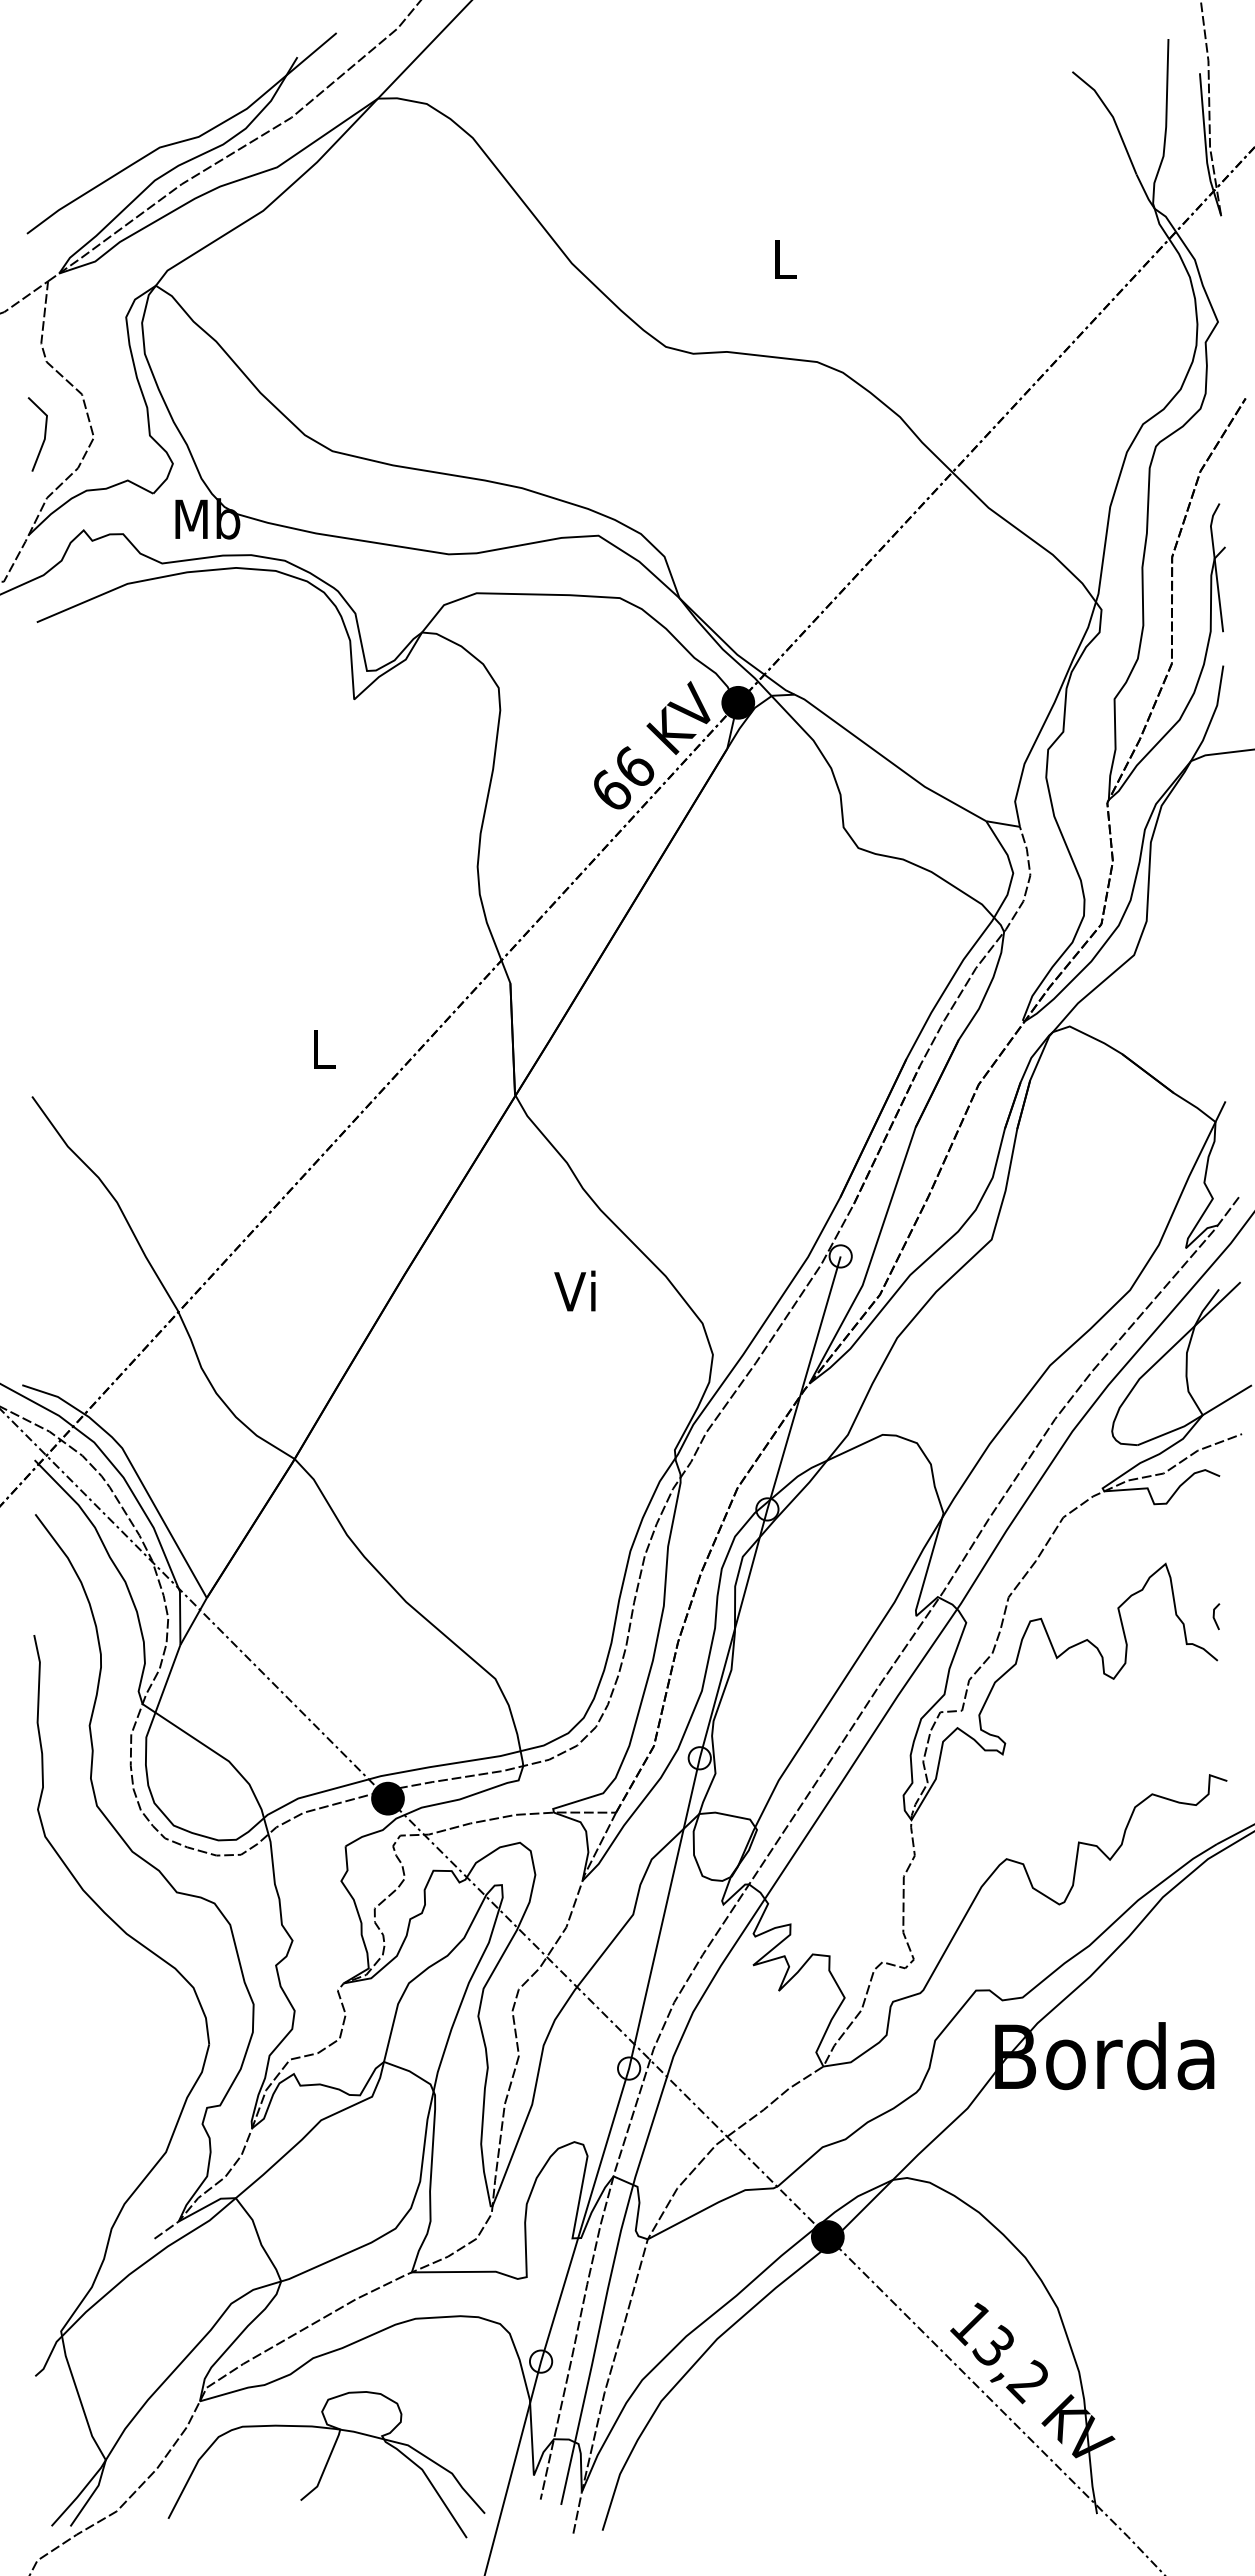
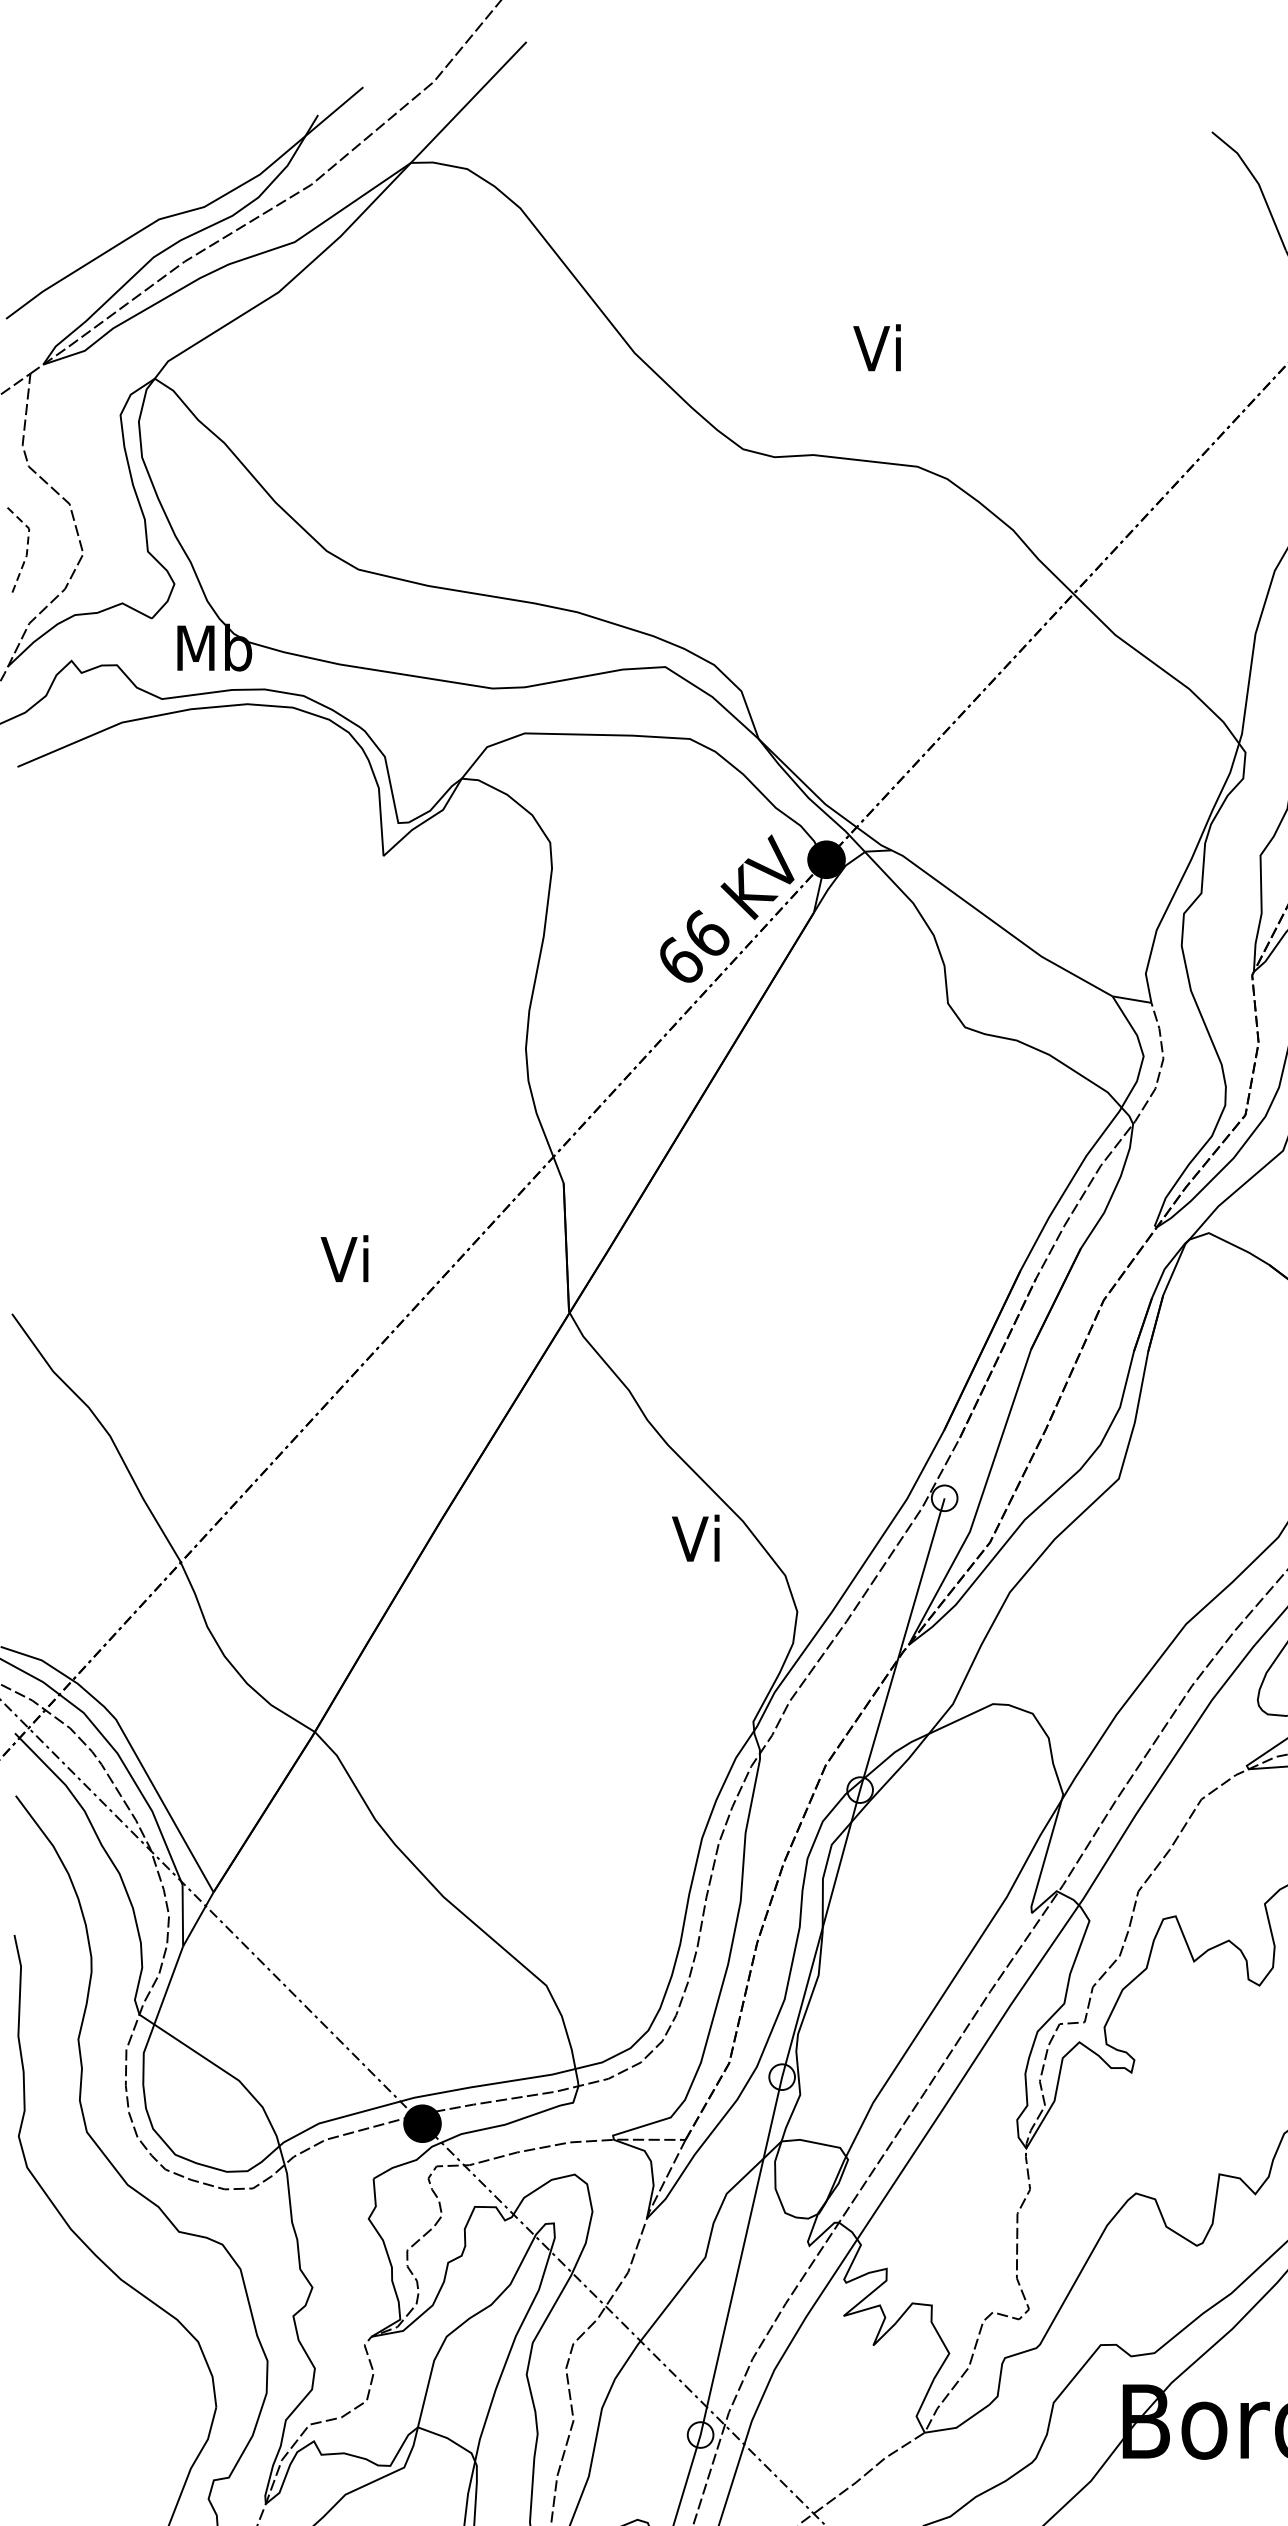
text: (781, 258) -> (876, 347), L -> Vi
line: (45, 431) -> (27, 546), solid -> dashed
text: (319, 1048) -> (343, 1258), L -> Vi
text: (574, 1290) -> (695, 1537), moved

